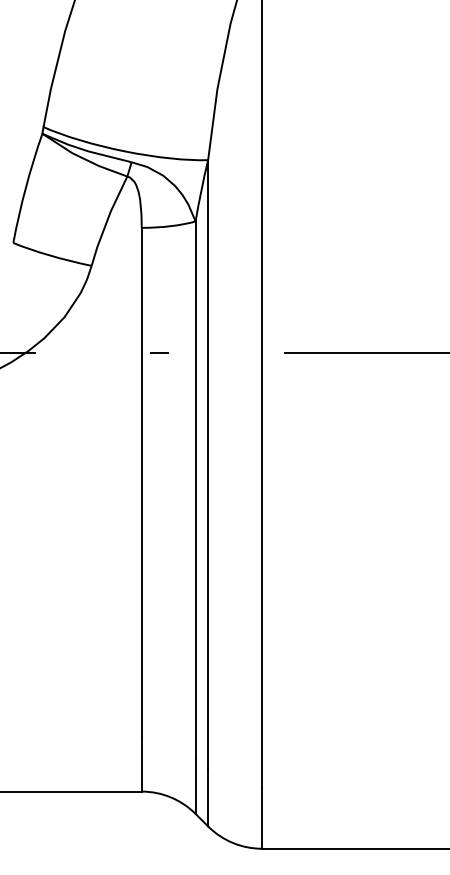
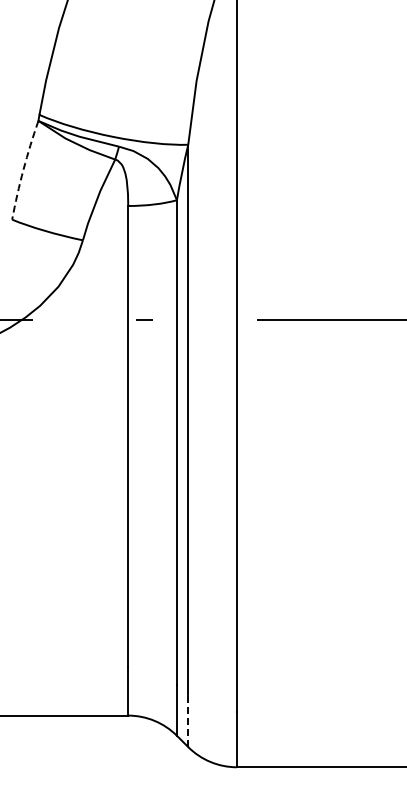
arc: (25, 187) -> (23, 169), solid -> dashed
line: (208, 797) -> (188, 720), solid -> dashed

